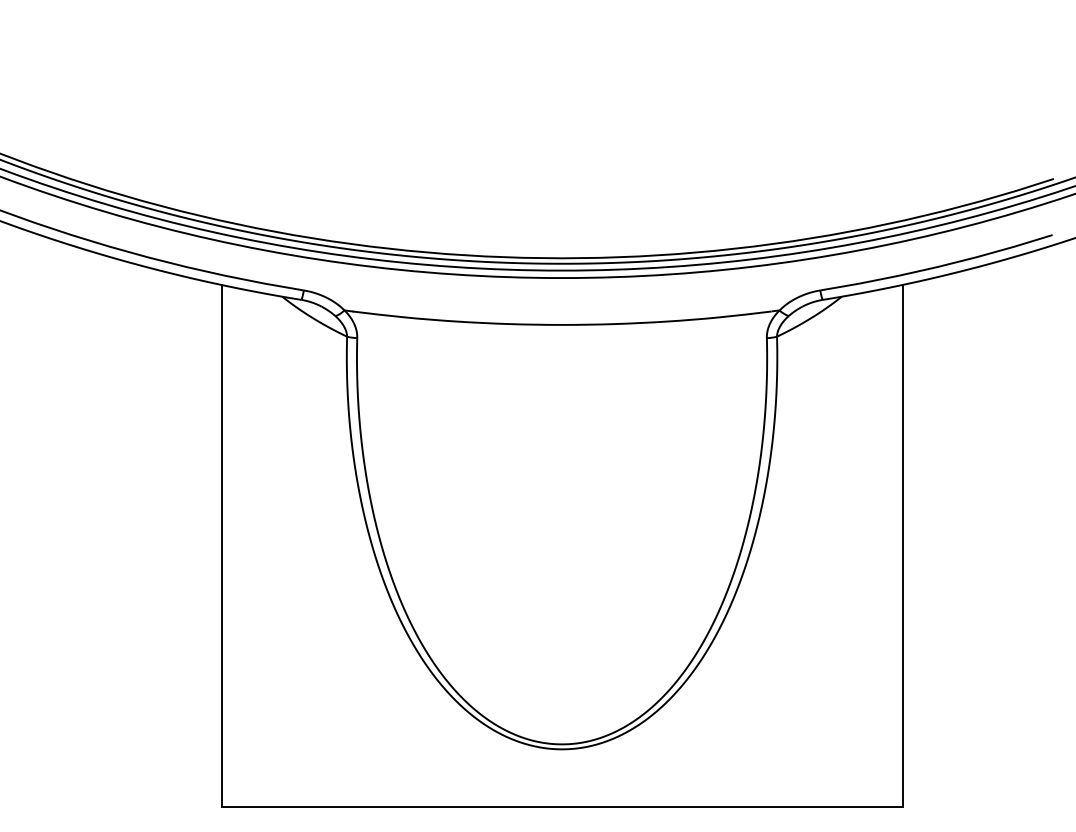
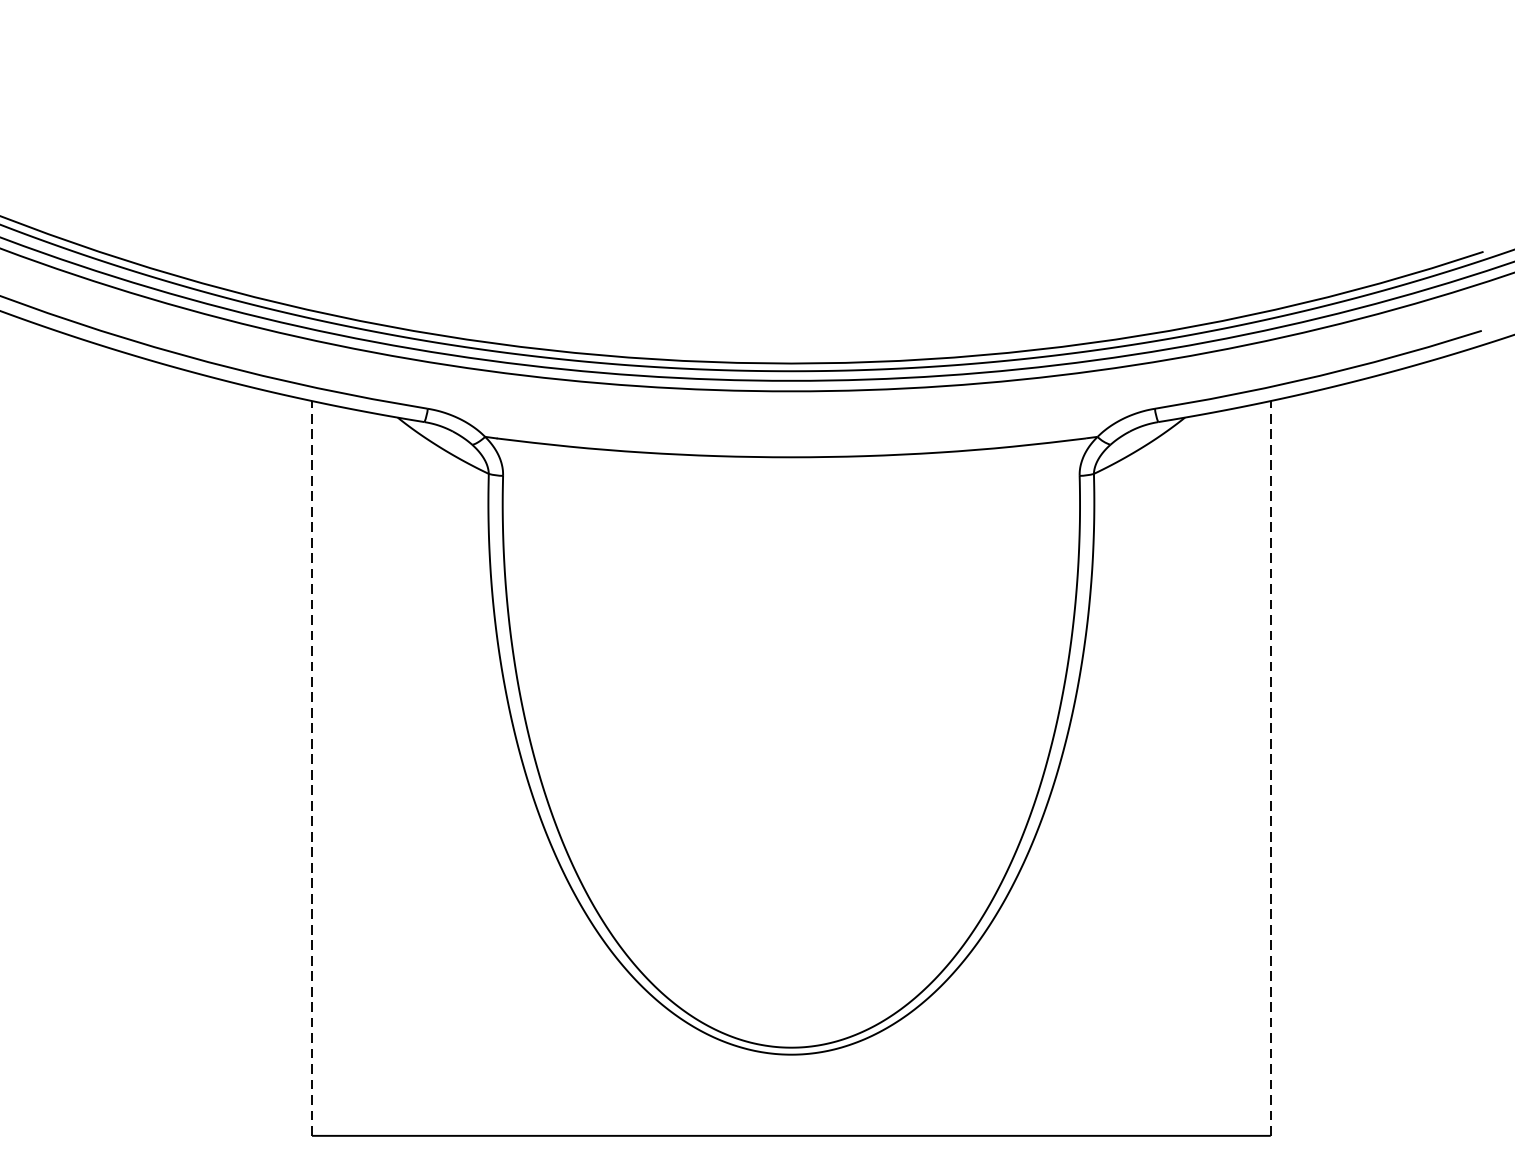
line: (221, 545) -> (312, 767), solid -> dashed
line: (902, 545) -> (1270, 767), solid -> dashed

